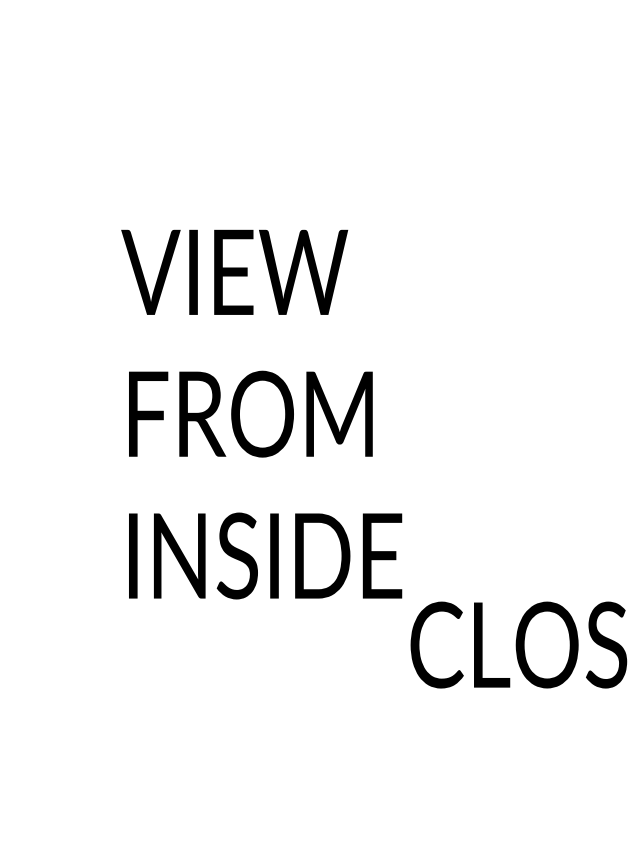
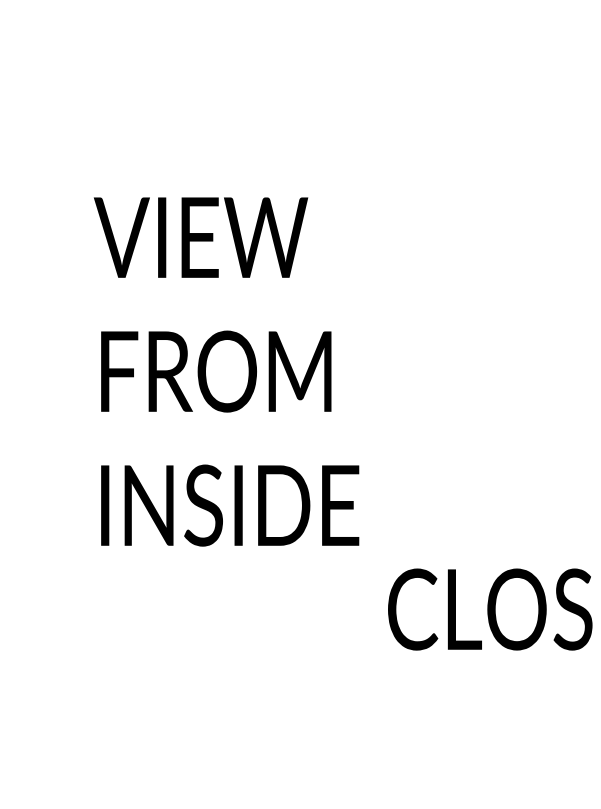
text: (261, 414) -> (226, 371), moved

